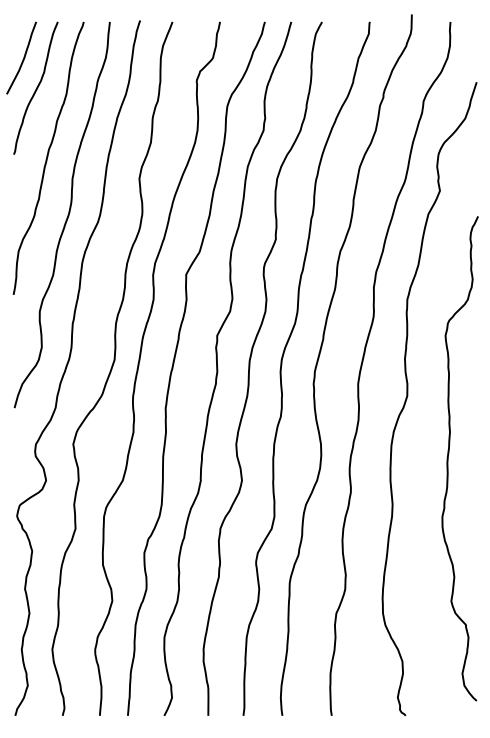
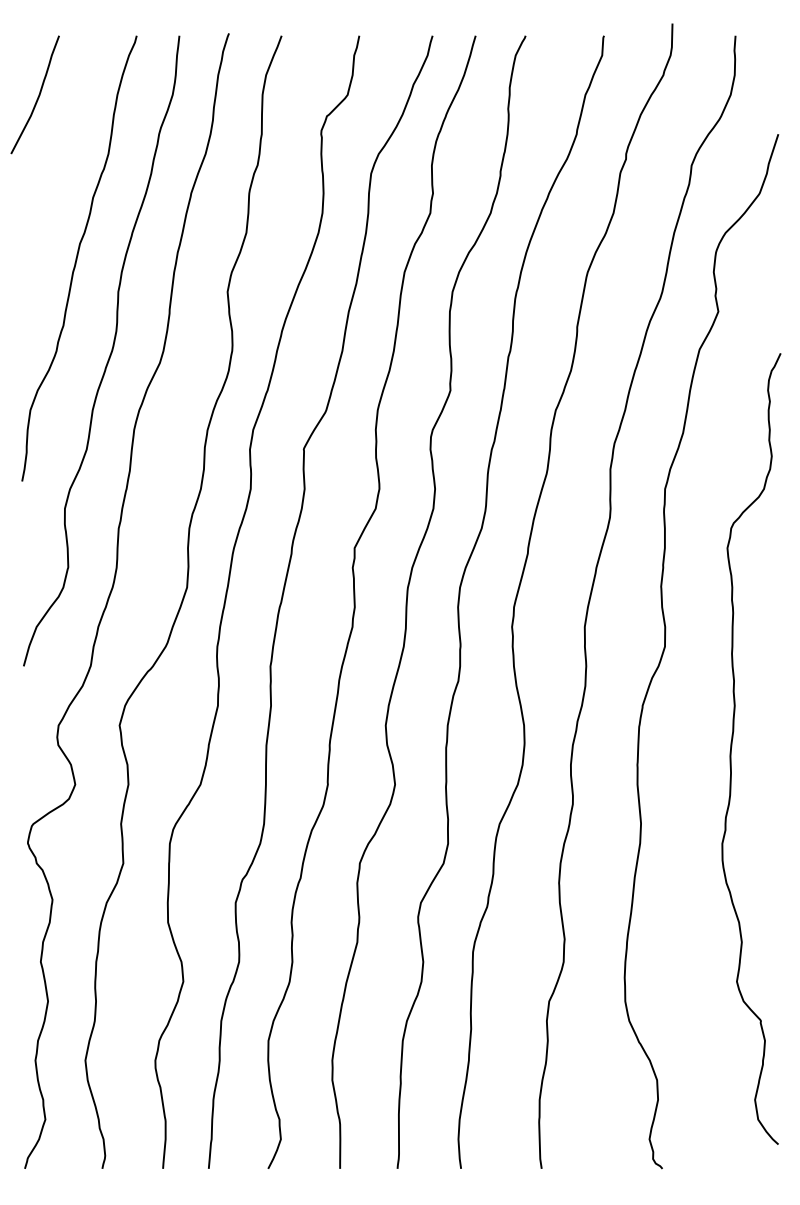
curve: (36, 87) -> (59, 142), removed

